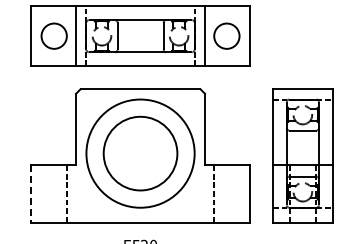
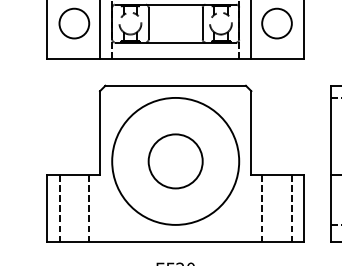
circle: (140, 153) -> (175, 161), size x0.62
line: (31, 193) -> (47, 208), dashed -> solid
line: (41, 193) -> (59, 208), added
line: (239, 193) -> (291, 208), added

